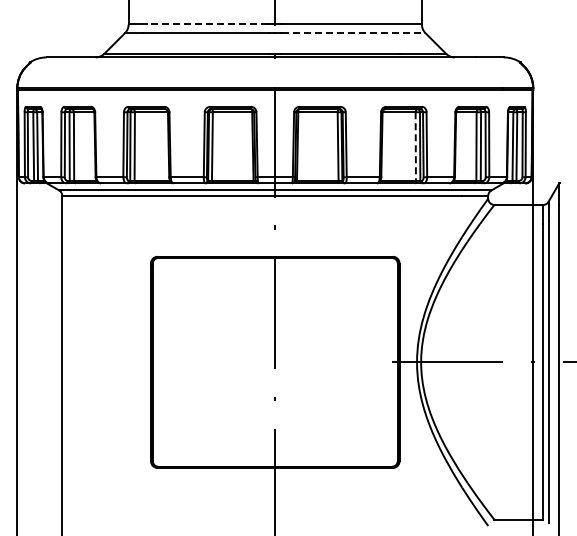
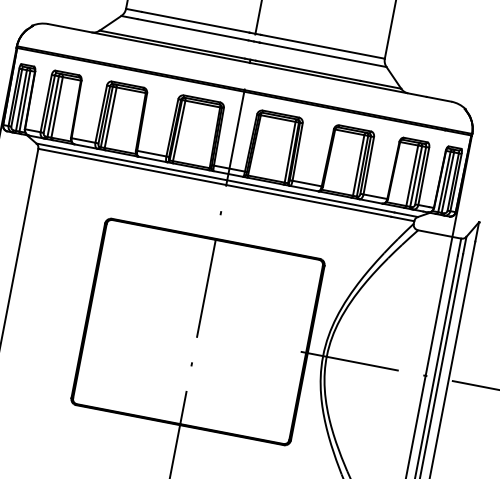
line: (207, 24) -> (195, 22), dashed -> solid
line: (353, 33) -> (322, 55), dashed -> solid
line: (415, 147) -> (358, 166), dashed -> solid

